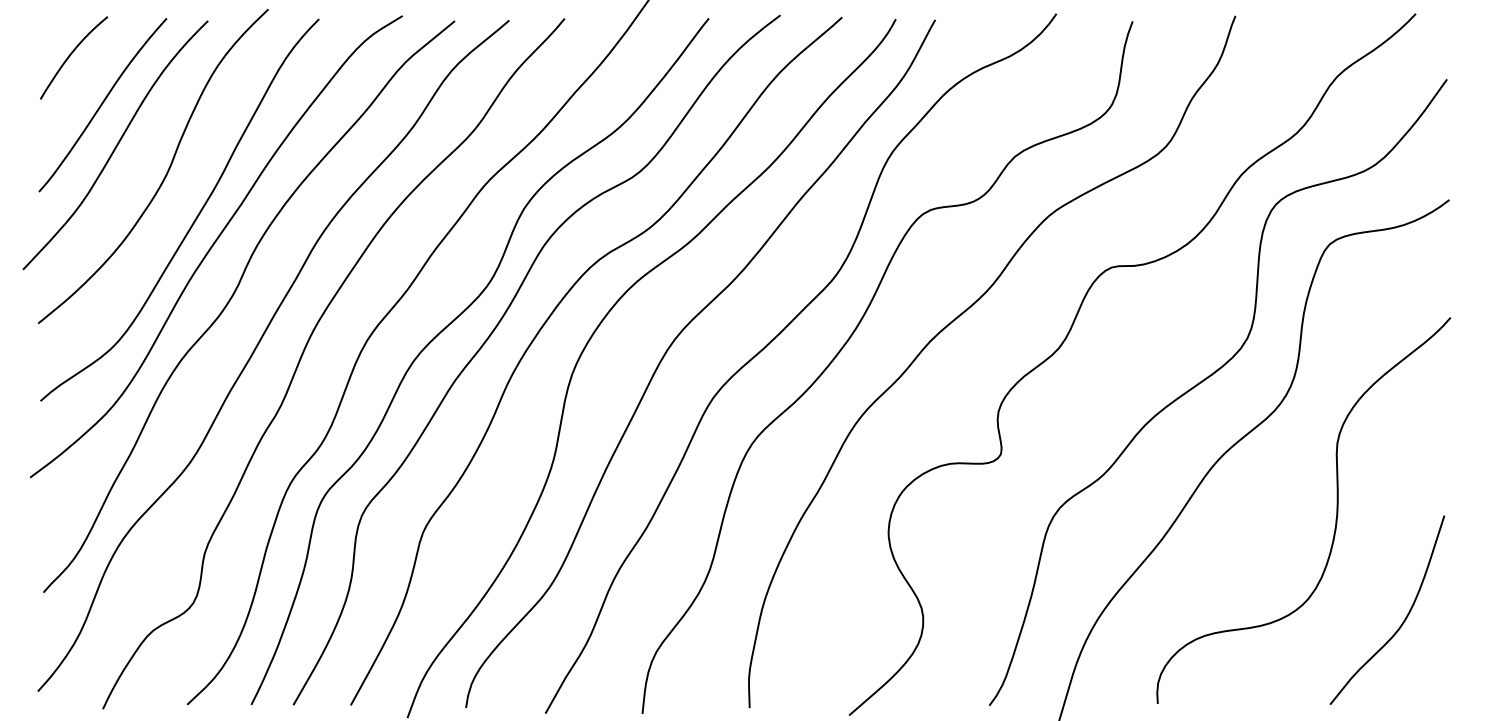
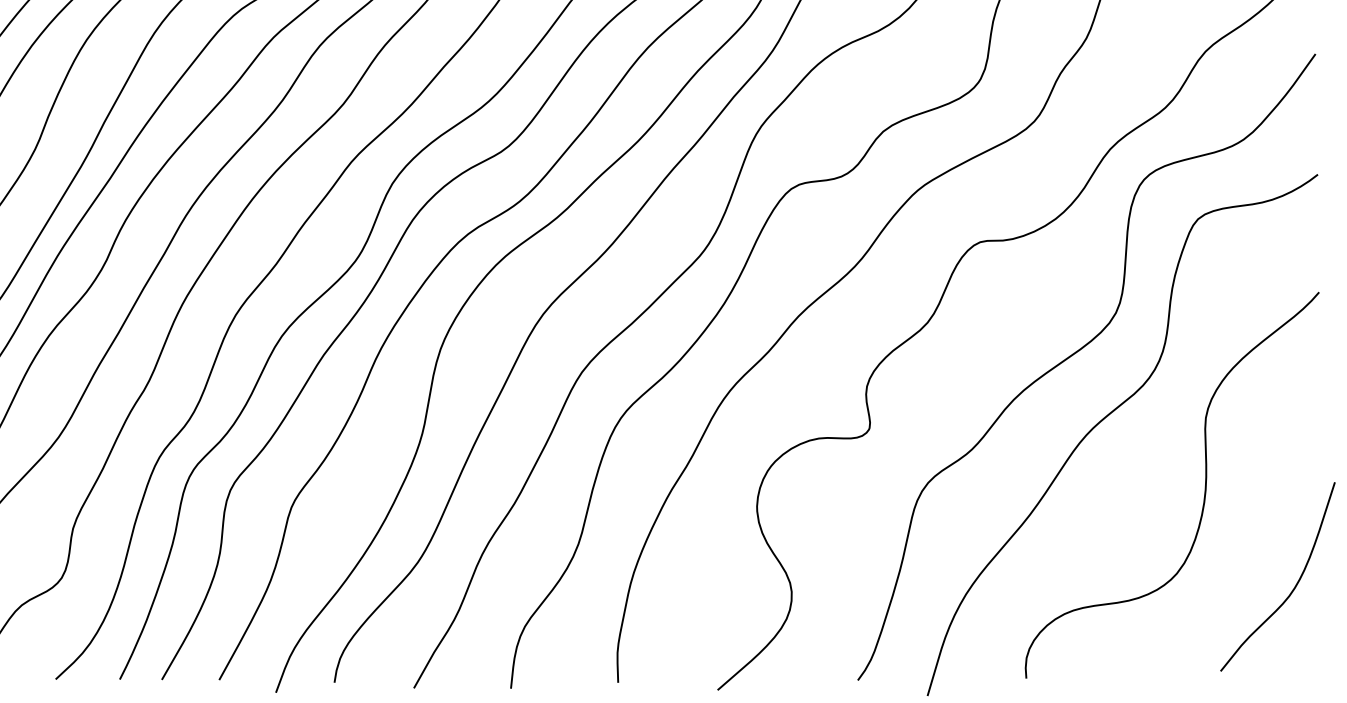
curve: (1404, 618) -> (1294, 585), moved

